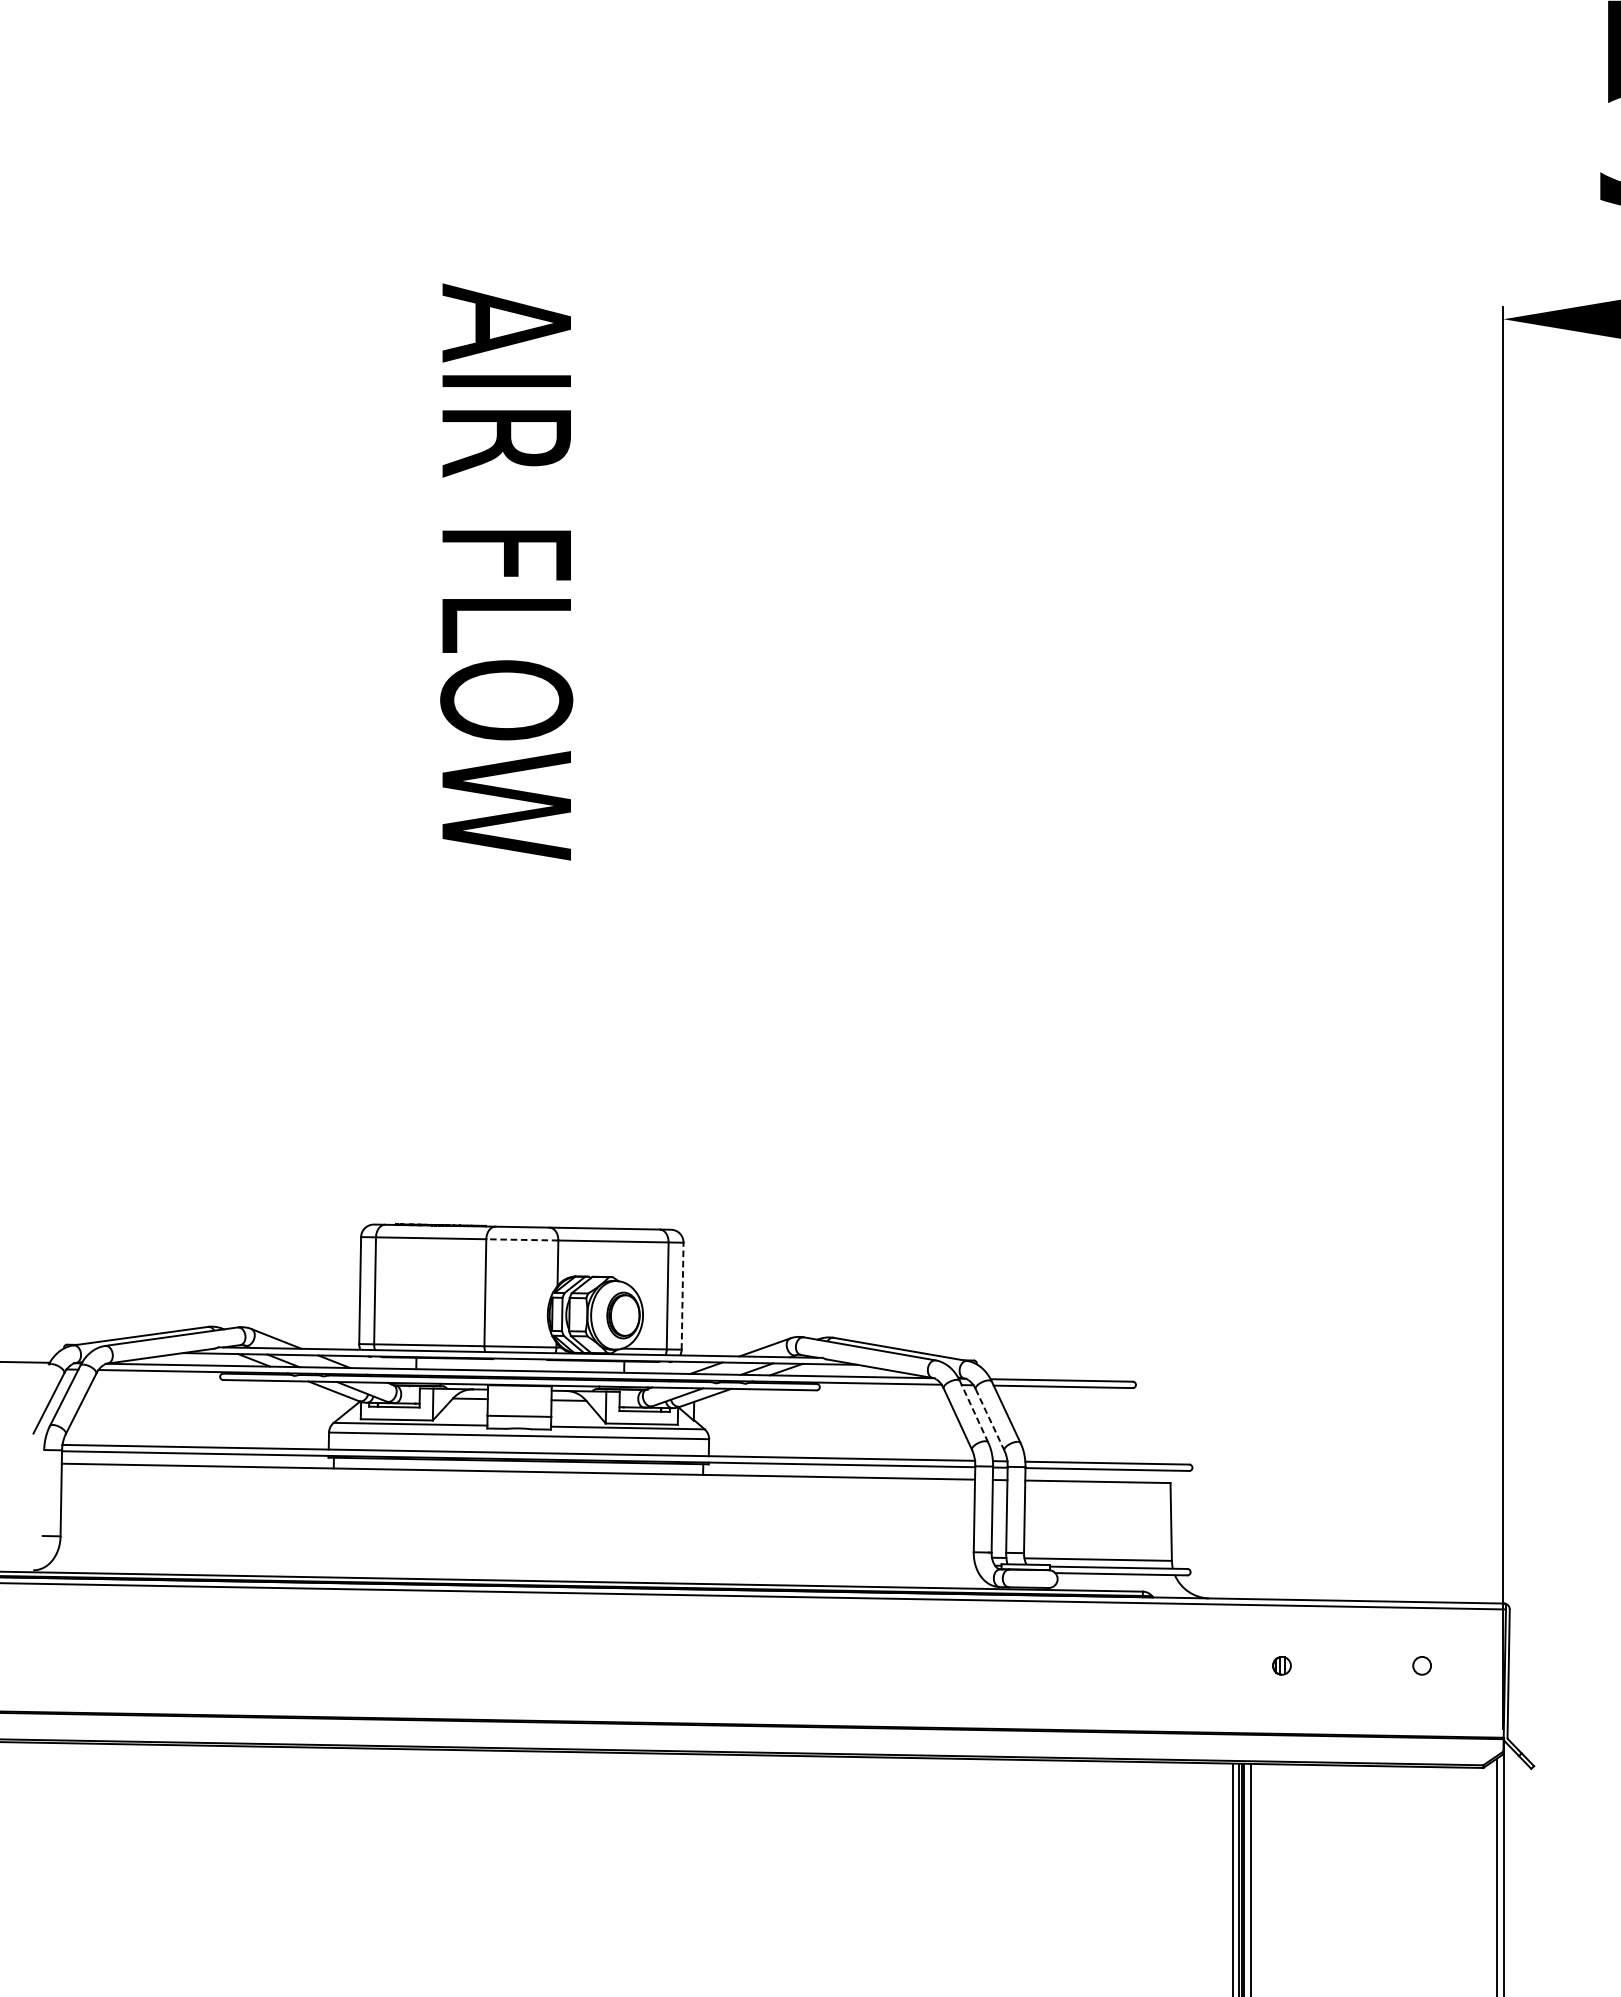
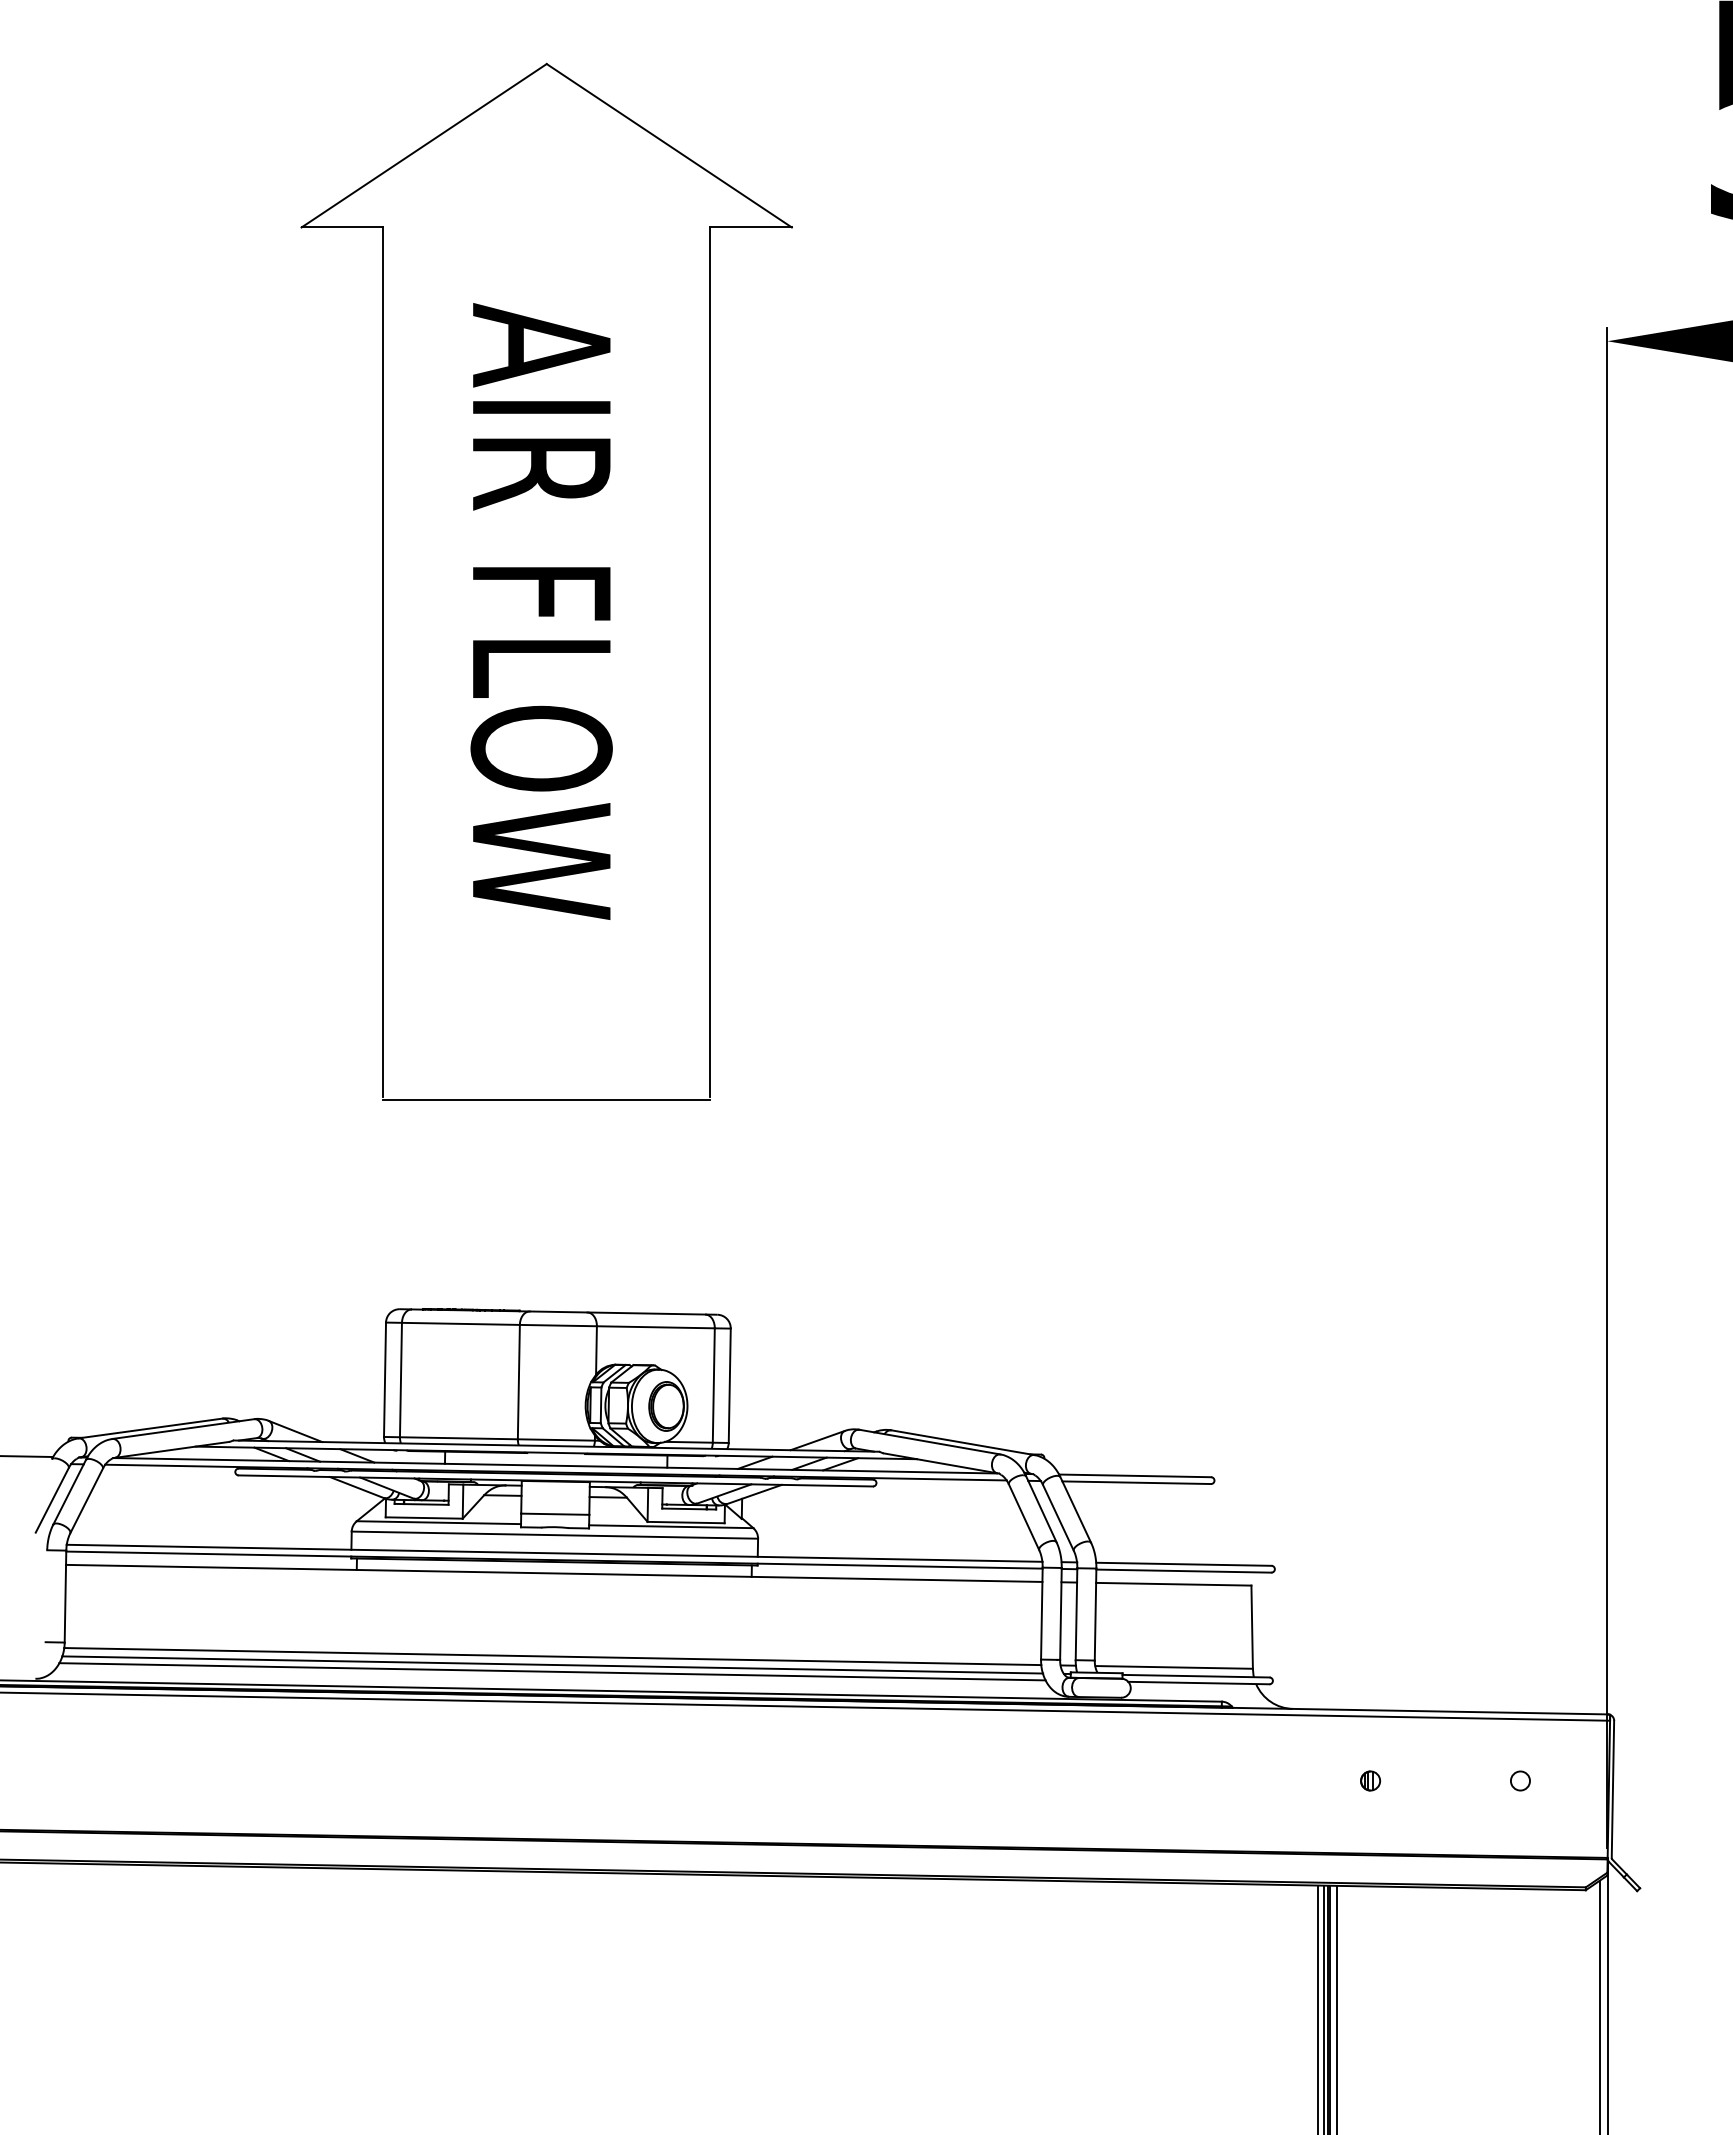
part: (358, 543) -> (383, 581), added
line: (522, 1239) -> (558, 1325), dashed -> solid
line: (682, 1295) -> (729, 1385), dashed -> solid
line: (974, 1410) -> (1041, 1508), dashed -> solid
line: (990, 1420) -> (1058, 1518), dashed -> solid
line: (516, 1549) -> (552, 1656), added
line: (516, 1556) -> (552, 1664), added
line: (516, 1563) -> (552, 1671), added

